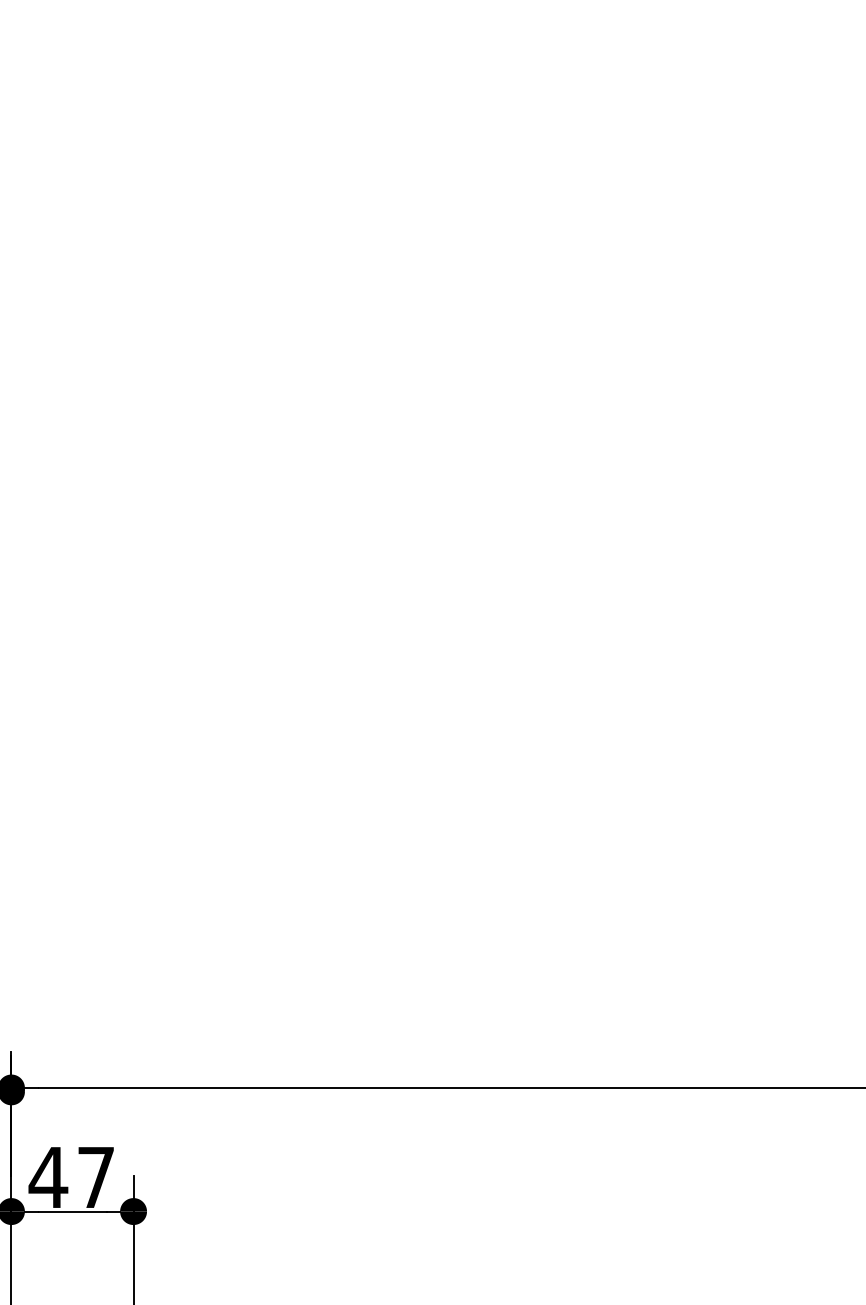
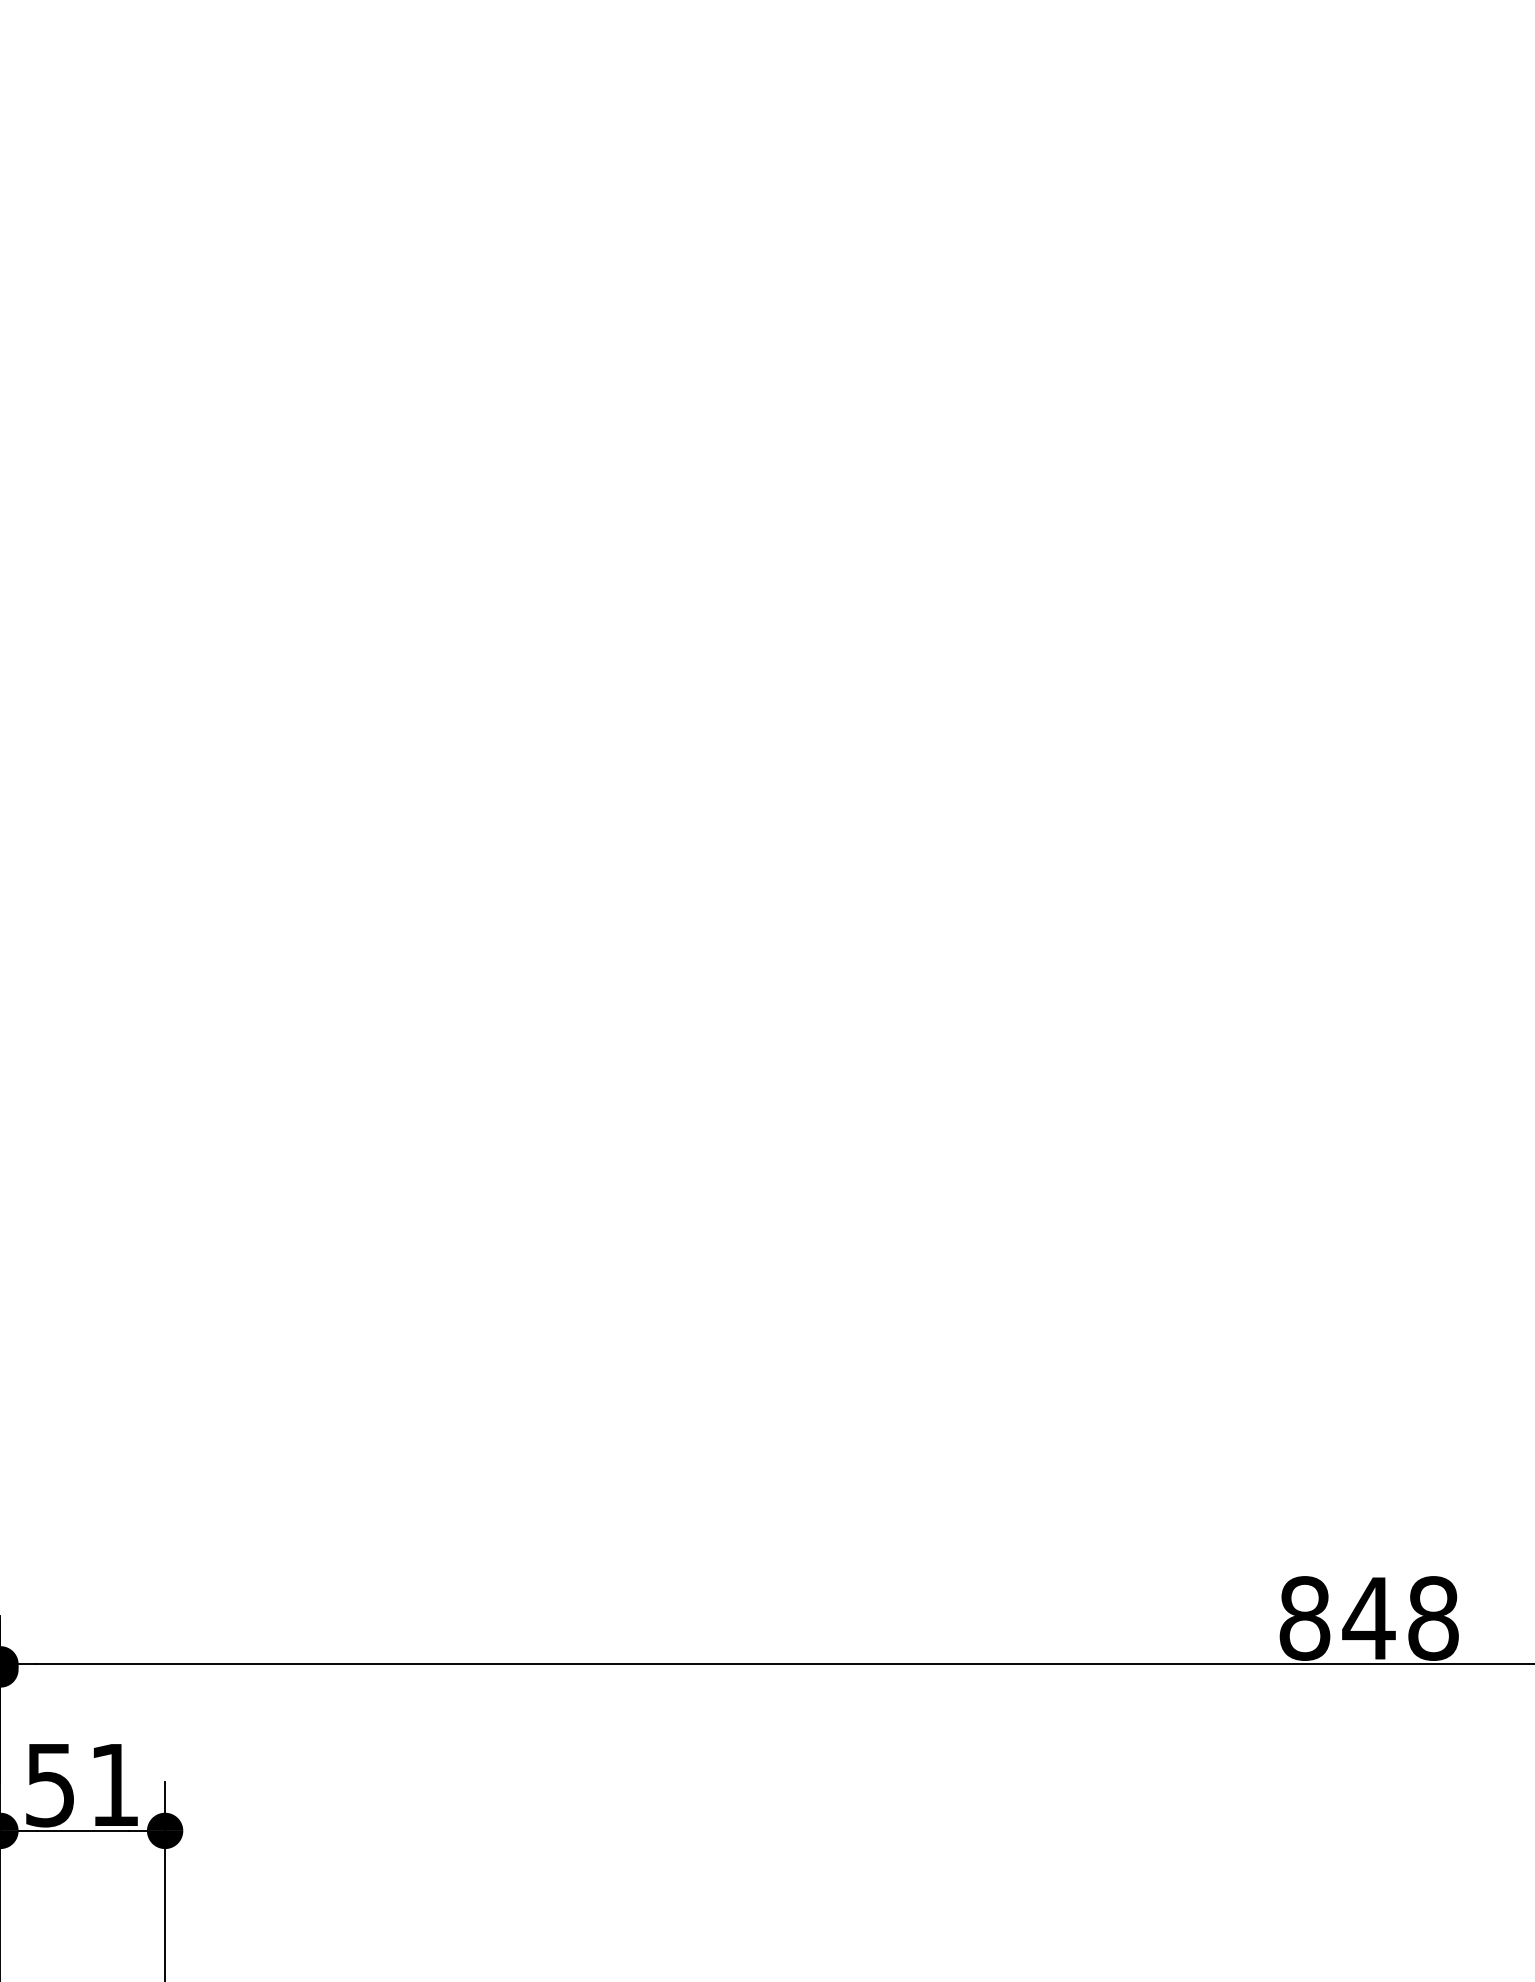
text: (70, 1177) -> (80, 1785), 47 -> 51

